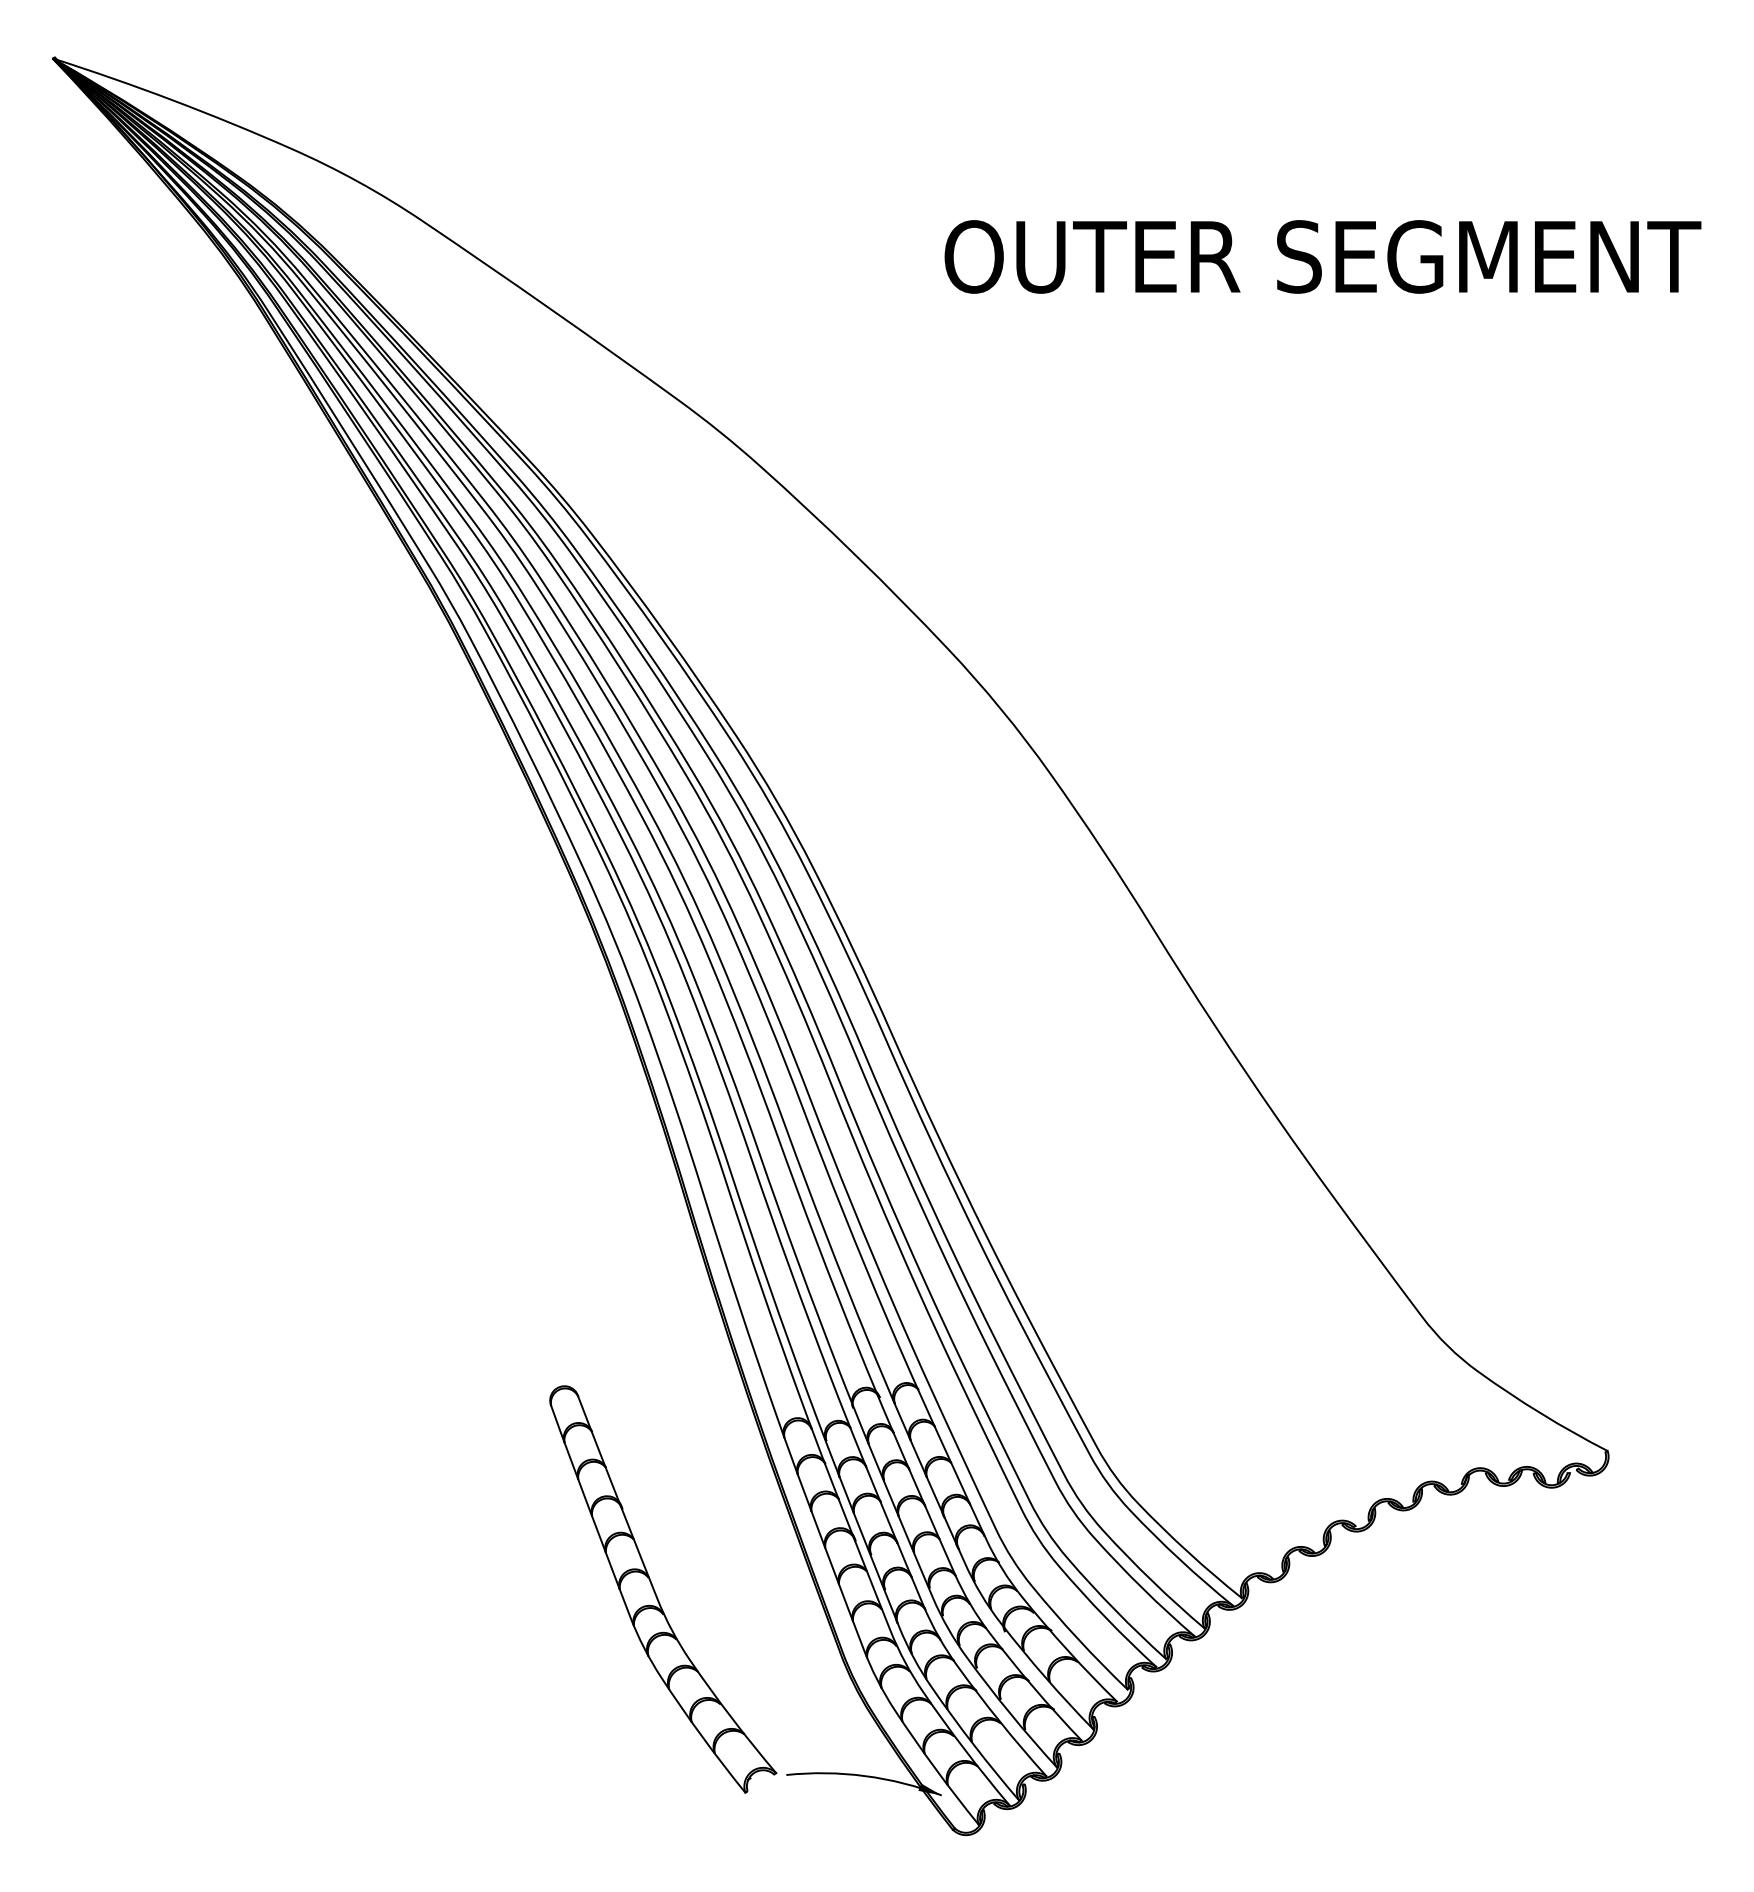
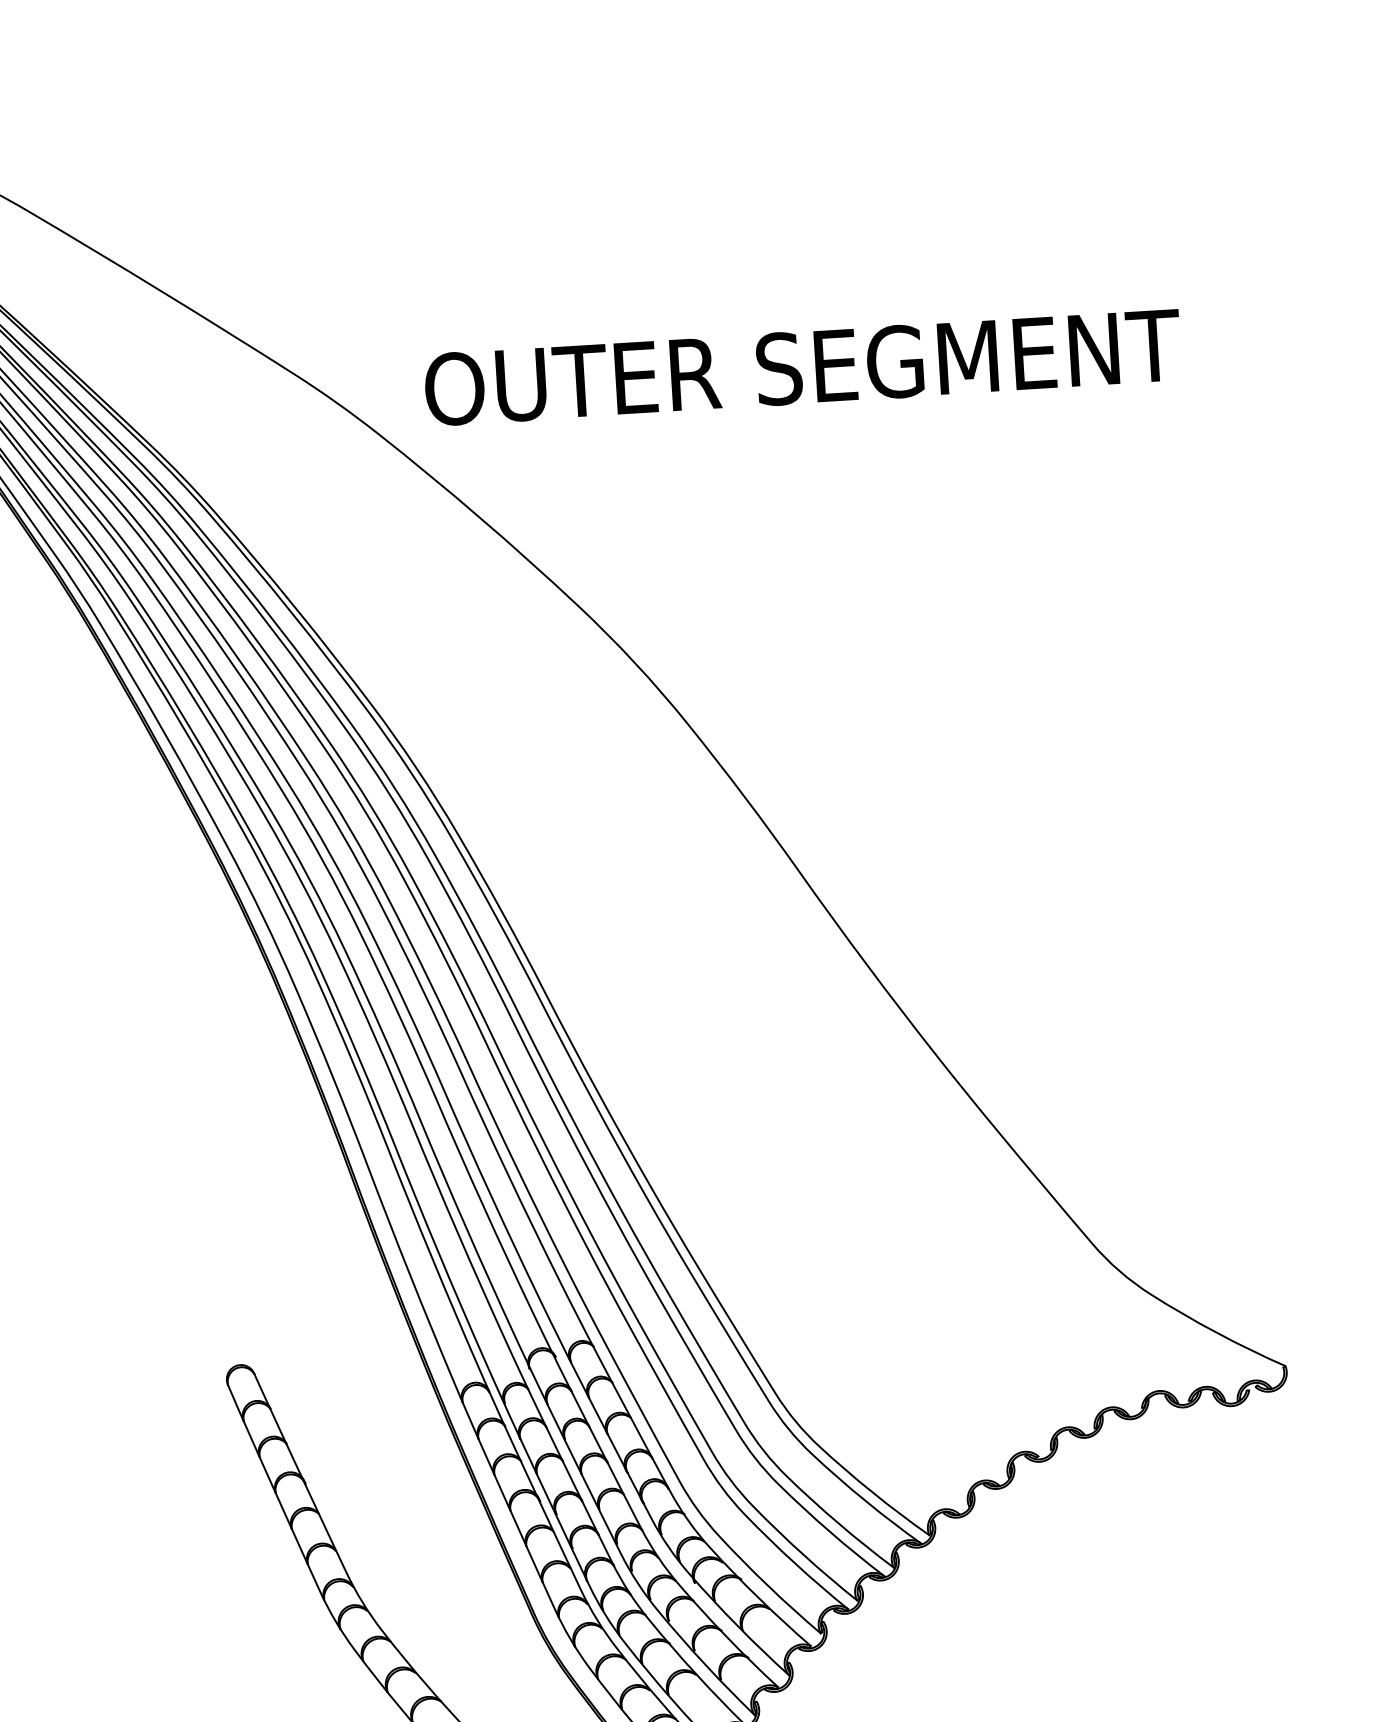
text: (1322, 256) -> (802, 367), moved

